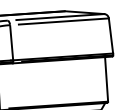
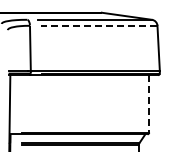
line: (63, 21) -> (99, 25), solid -> dashed
line: (106, 79) -> (149, 103), solid -> dashed

